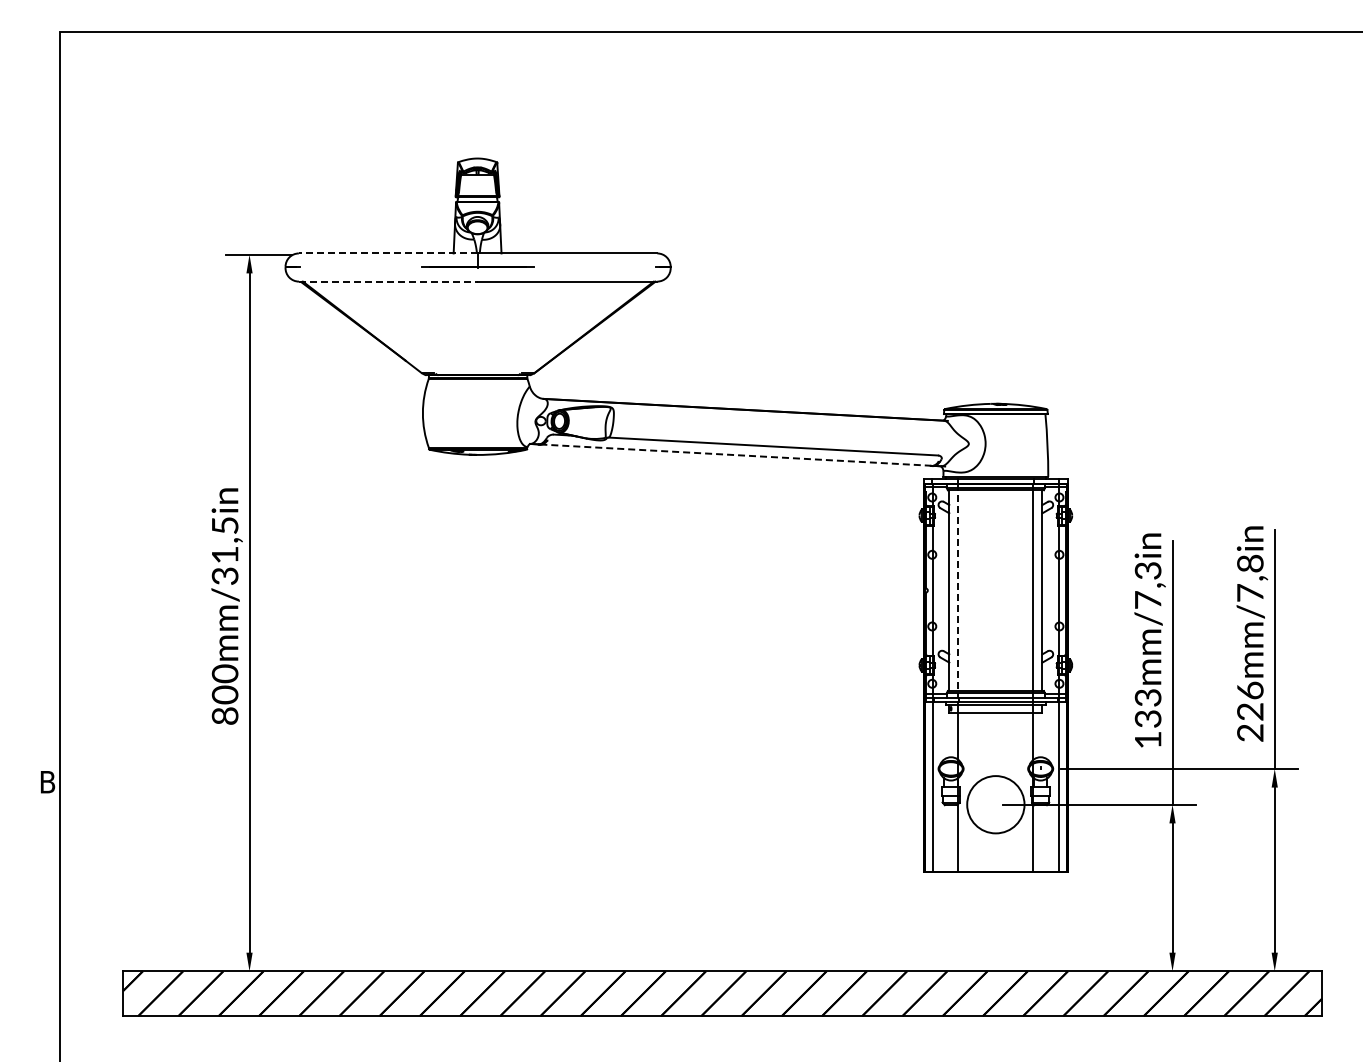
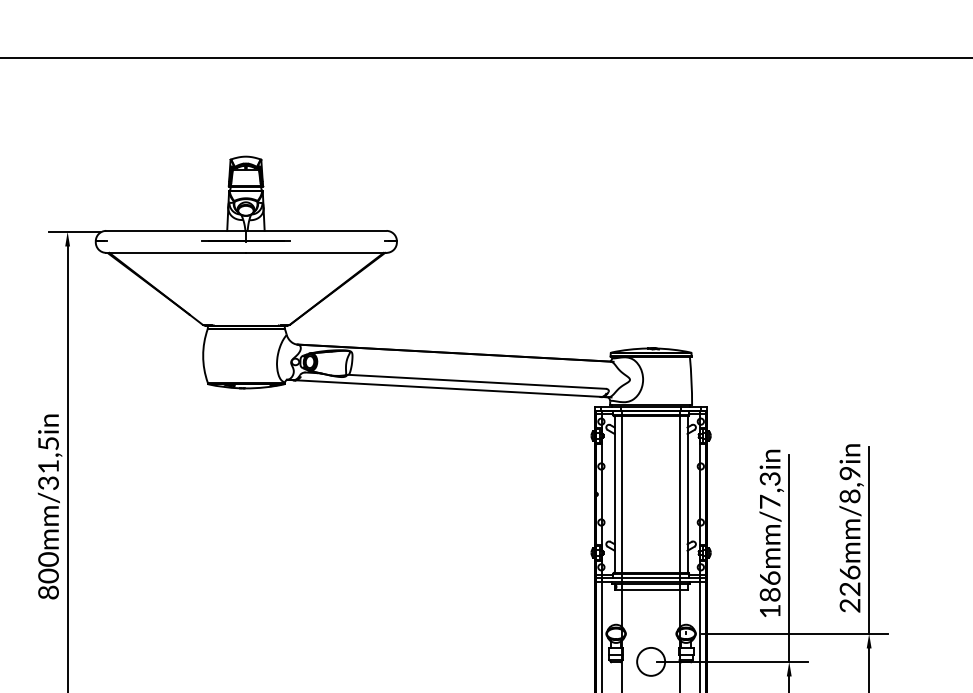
line: (388, 253) -> (176, 230), dashed -> solid
line: (388, 281) -> (176, 252), dashed -> solid
line: (736, 455) -> (448, 388), dashed -> solid
text: (1250, 577) -> (850, 484), 226mm/7,8in -> 226mm/8,9in
line: (958, 590) -> (621, 494), dashed -> solid
text: (1147, 707) -> (769, 585), 133mm/7,3in -> 186mm/7,3in
circle: (995, 804) -> (650, 661), size x0.62

